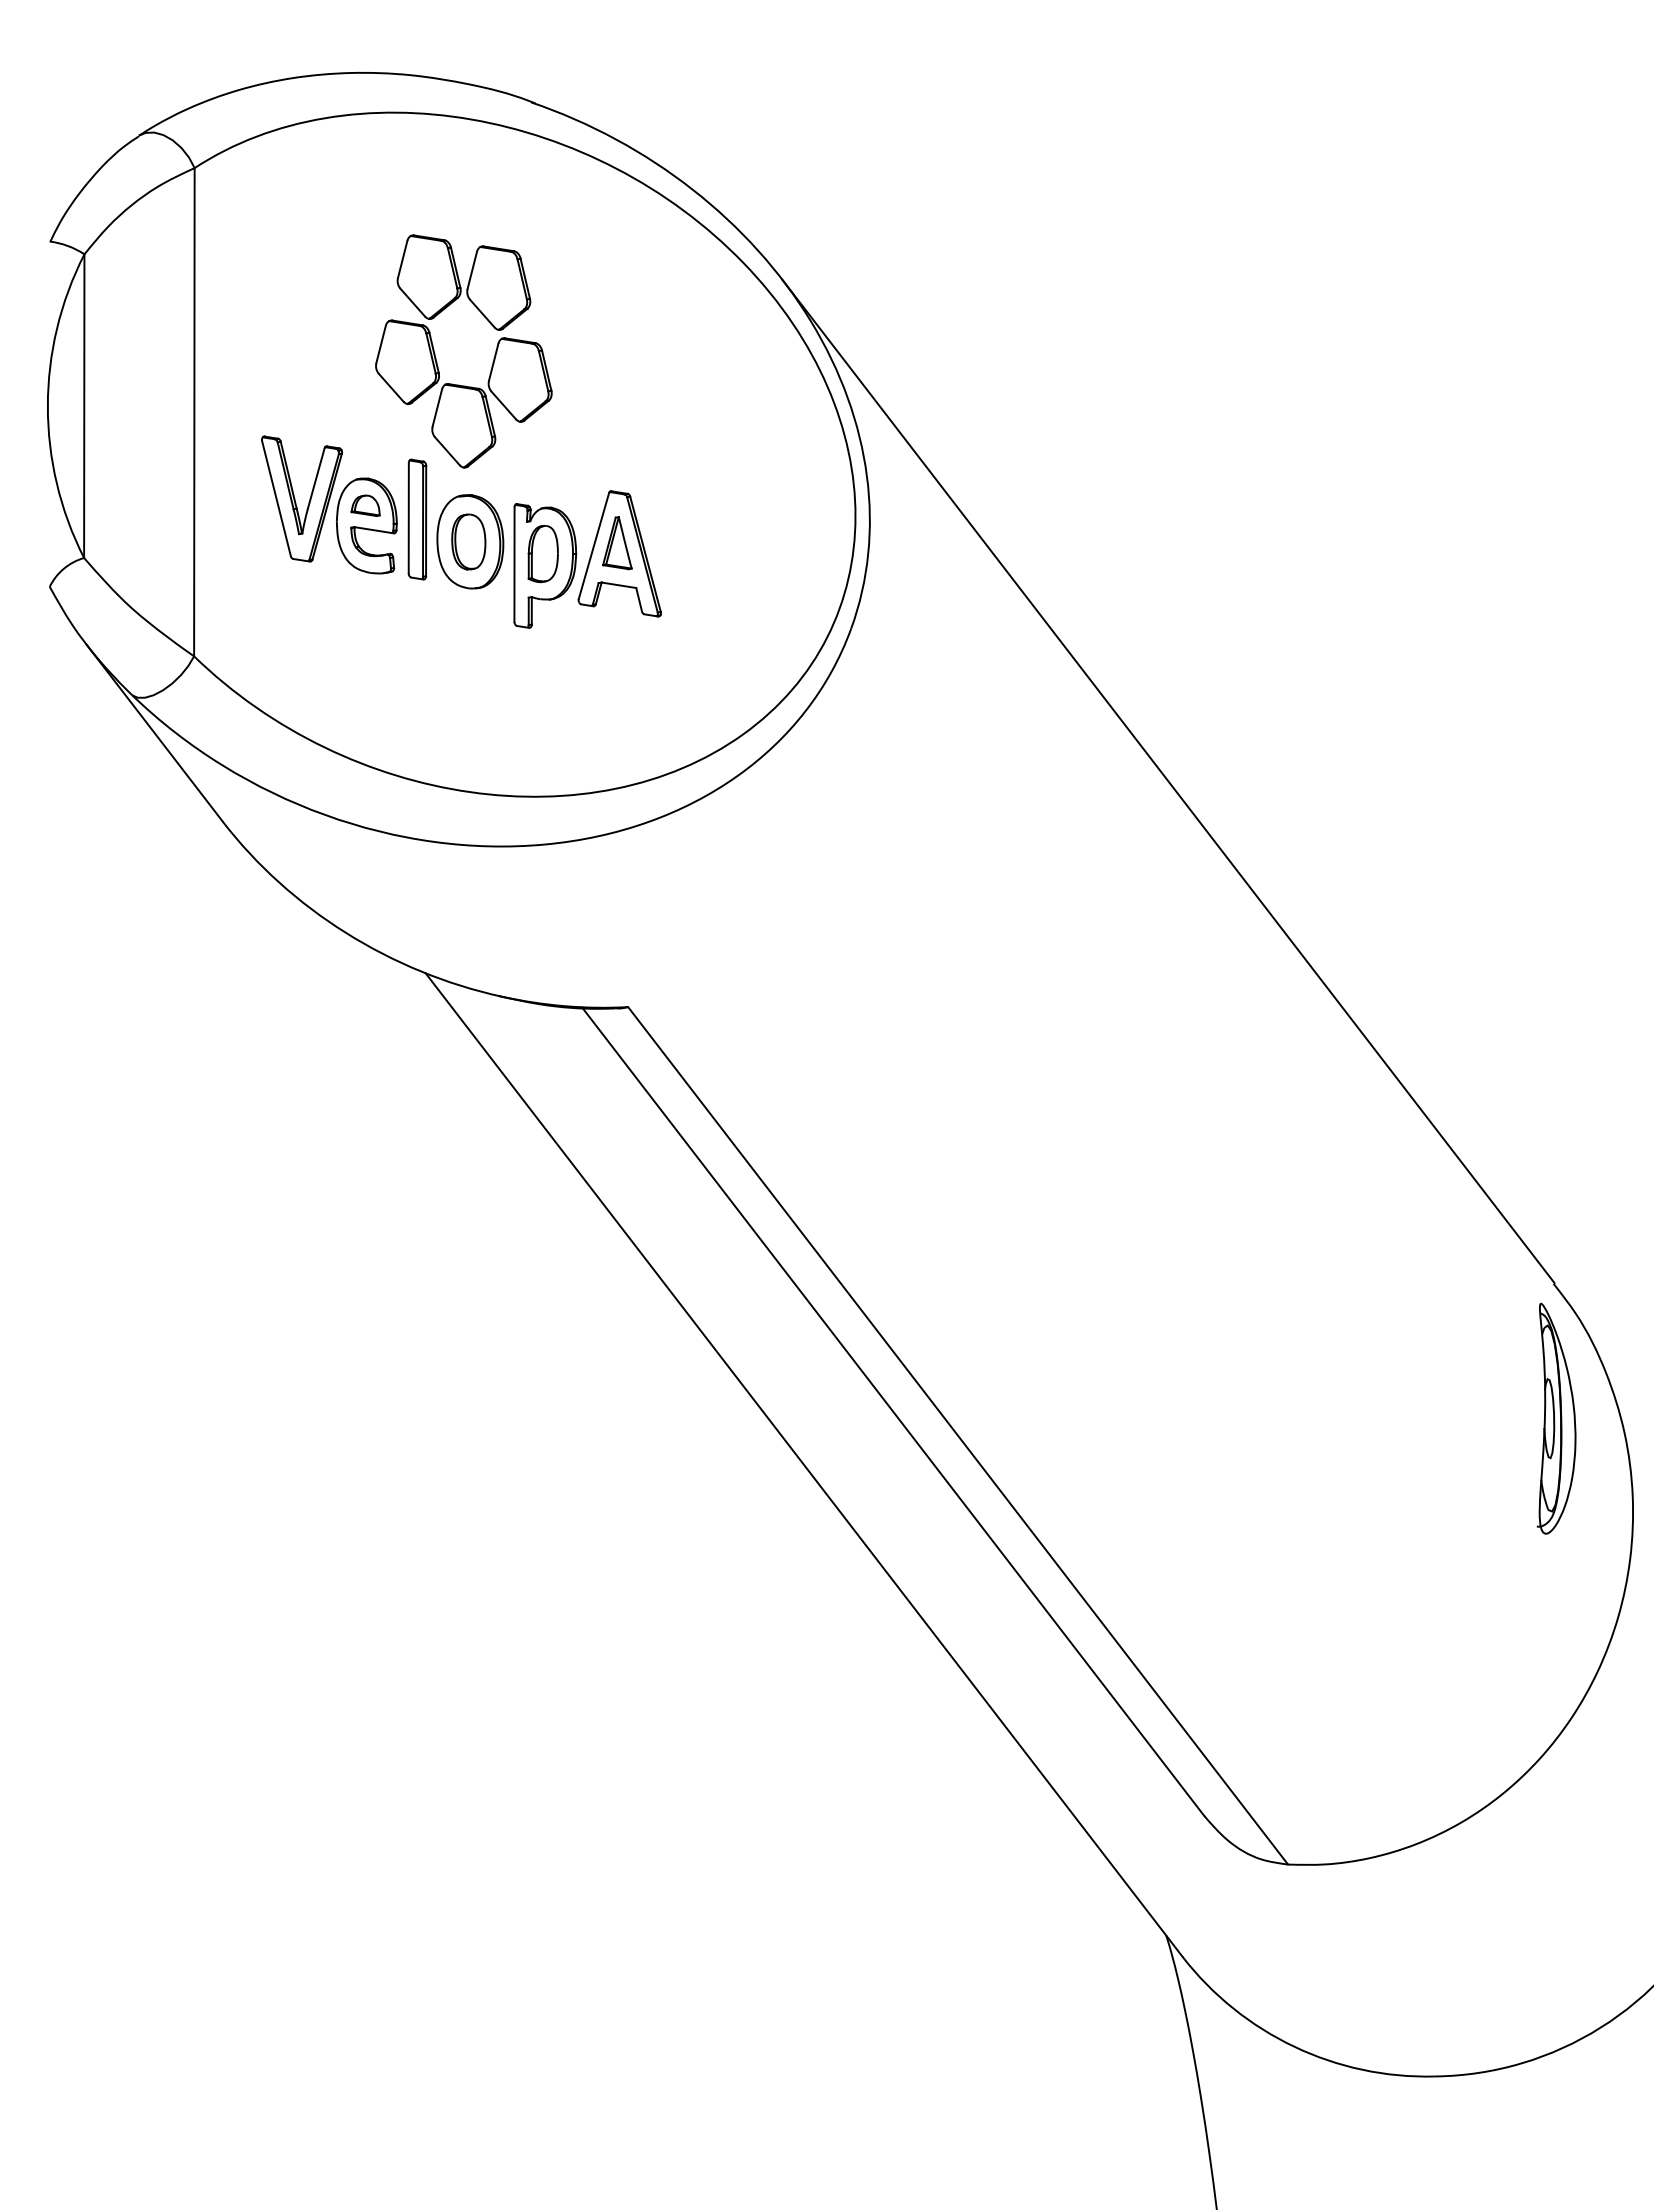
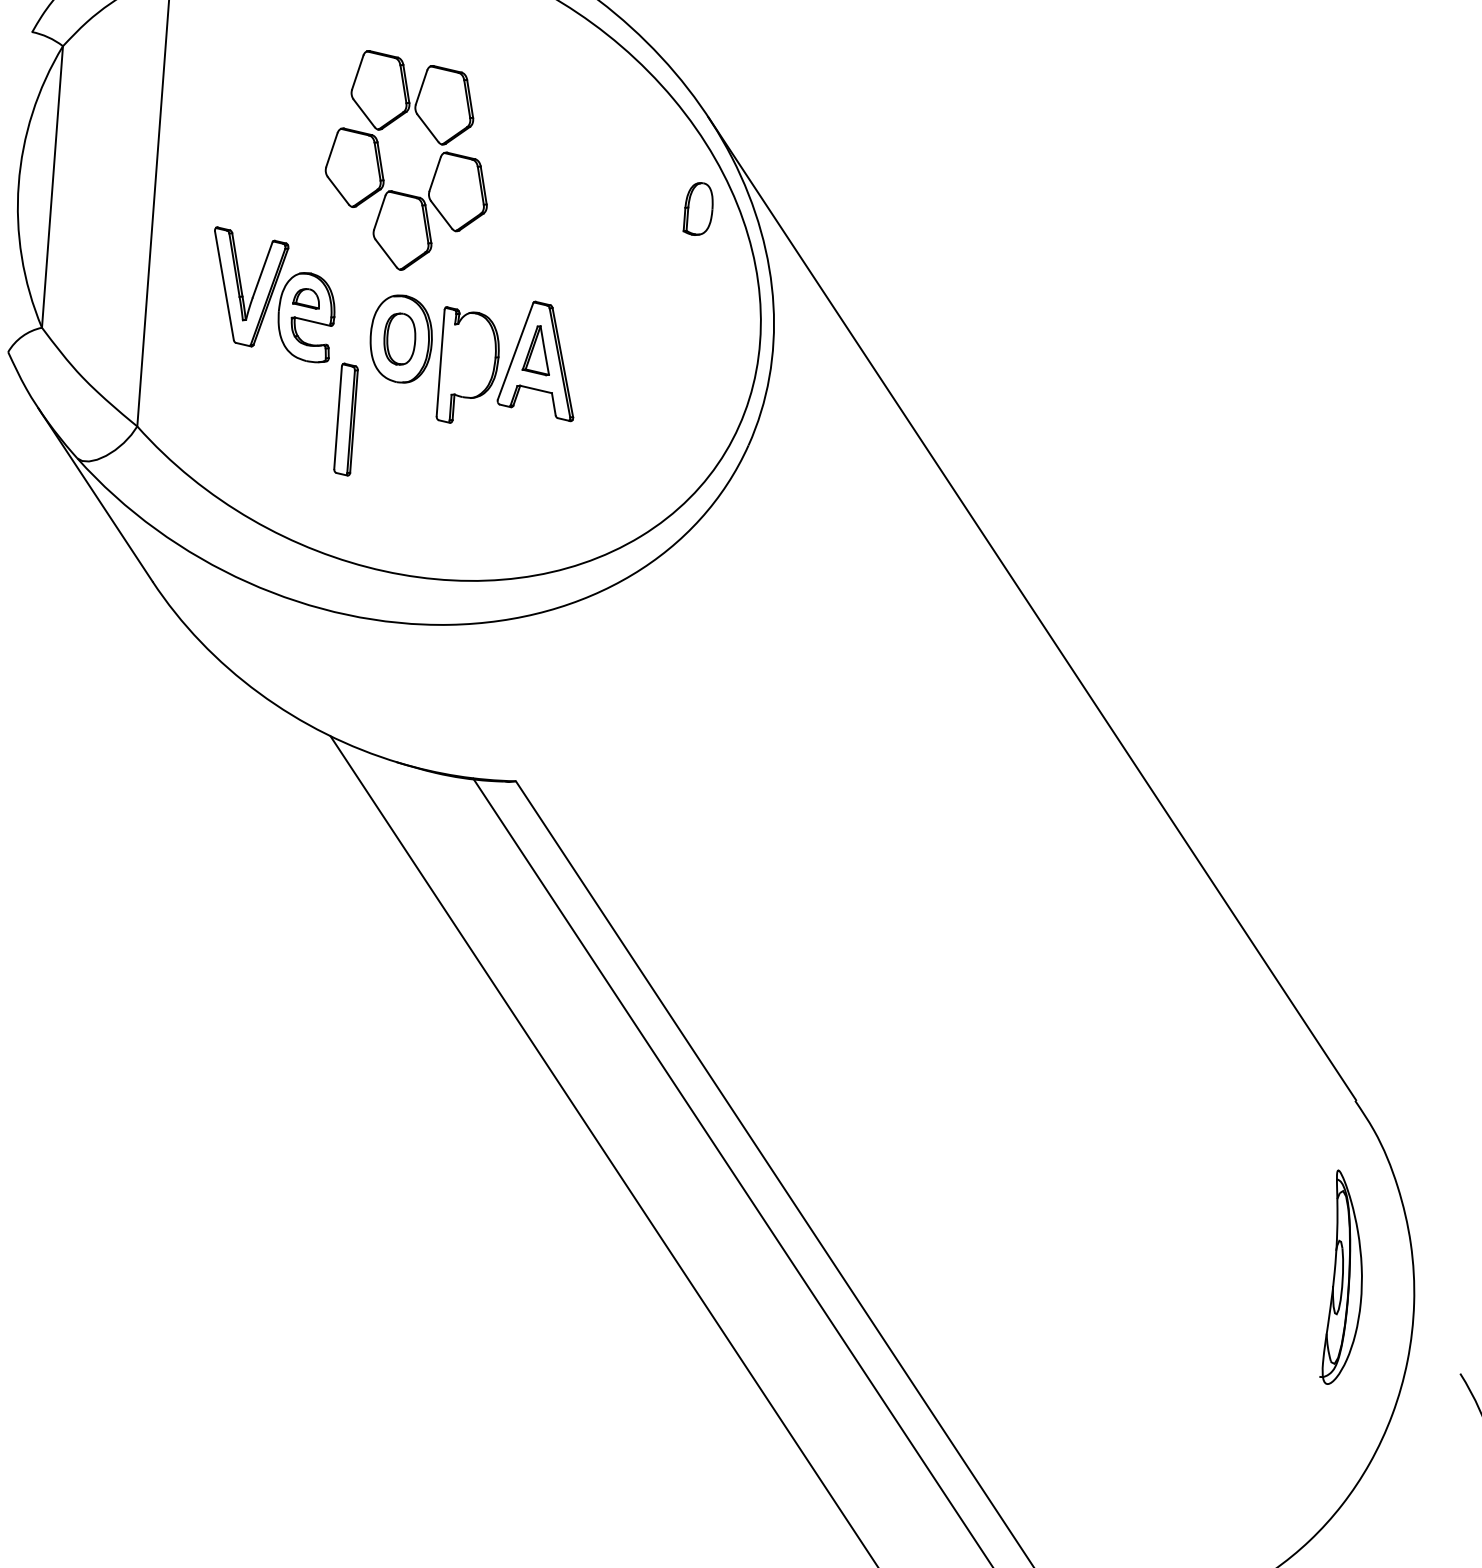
part: (417, 519) -> (346, 419), moved
part: (542, 554) -> (698, 209), moved
part: (1556, 1418) -> (1344, 1277), moved

